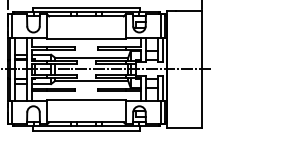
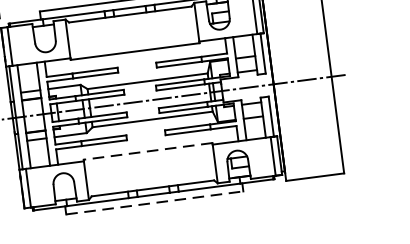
line: (86, 99) -> (148, 150), solid -> dashed
line: (86, 131) -> (154, 203), solid -> dashed

